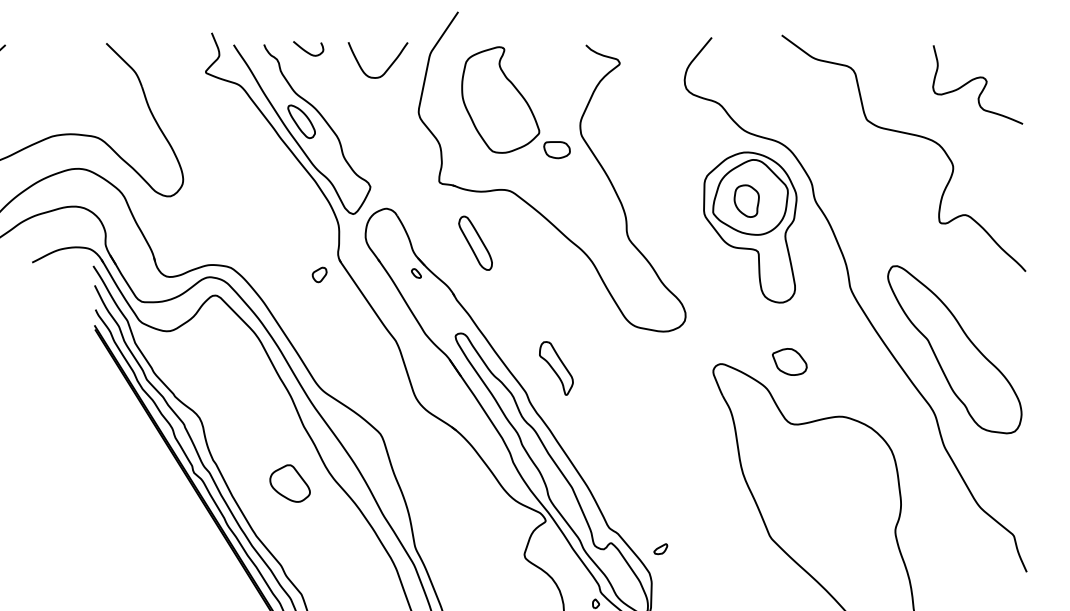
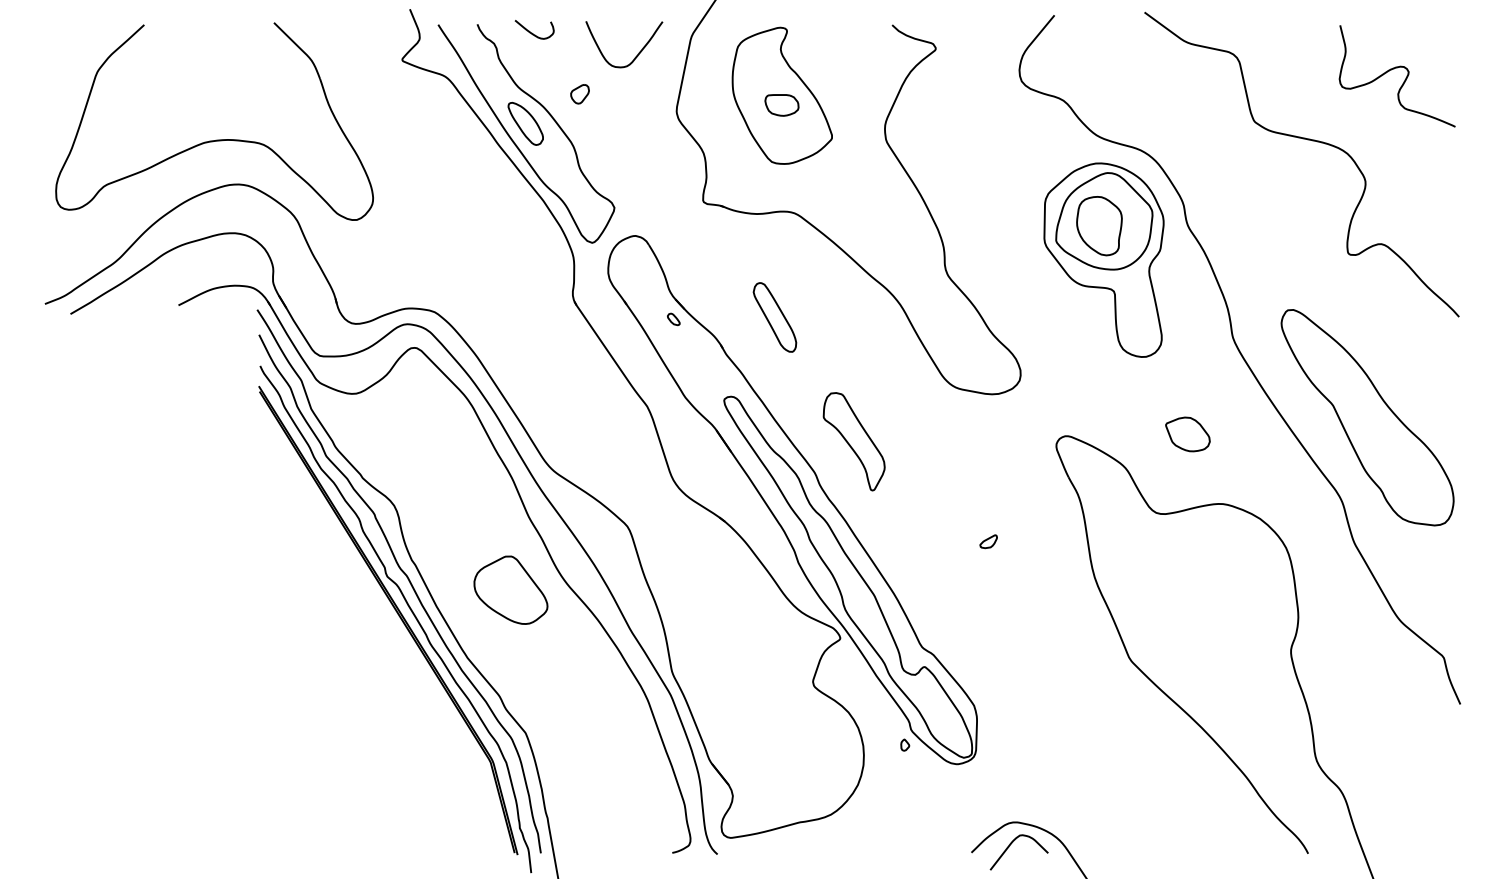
part: (556, 150) -> (781, 105), moved
part: (746, 201) -> (1099, 226), size x1.43
part: (475, 243) -> (774, 317), moved
part: (319, 275) -> (579, 94), moved
part: (789, 362) -> (1187, 434), moved
part: (555, 368) -> (853, 441), size x1.43
part: (289, 483) -> (510, 589), size x1.43
part: (660, 549) -> (988, 541), moved

